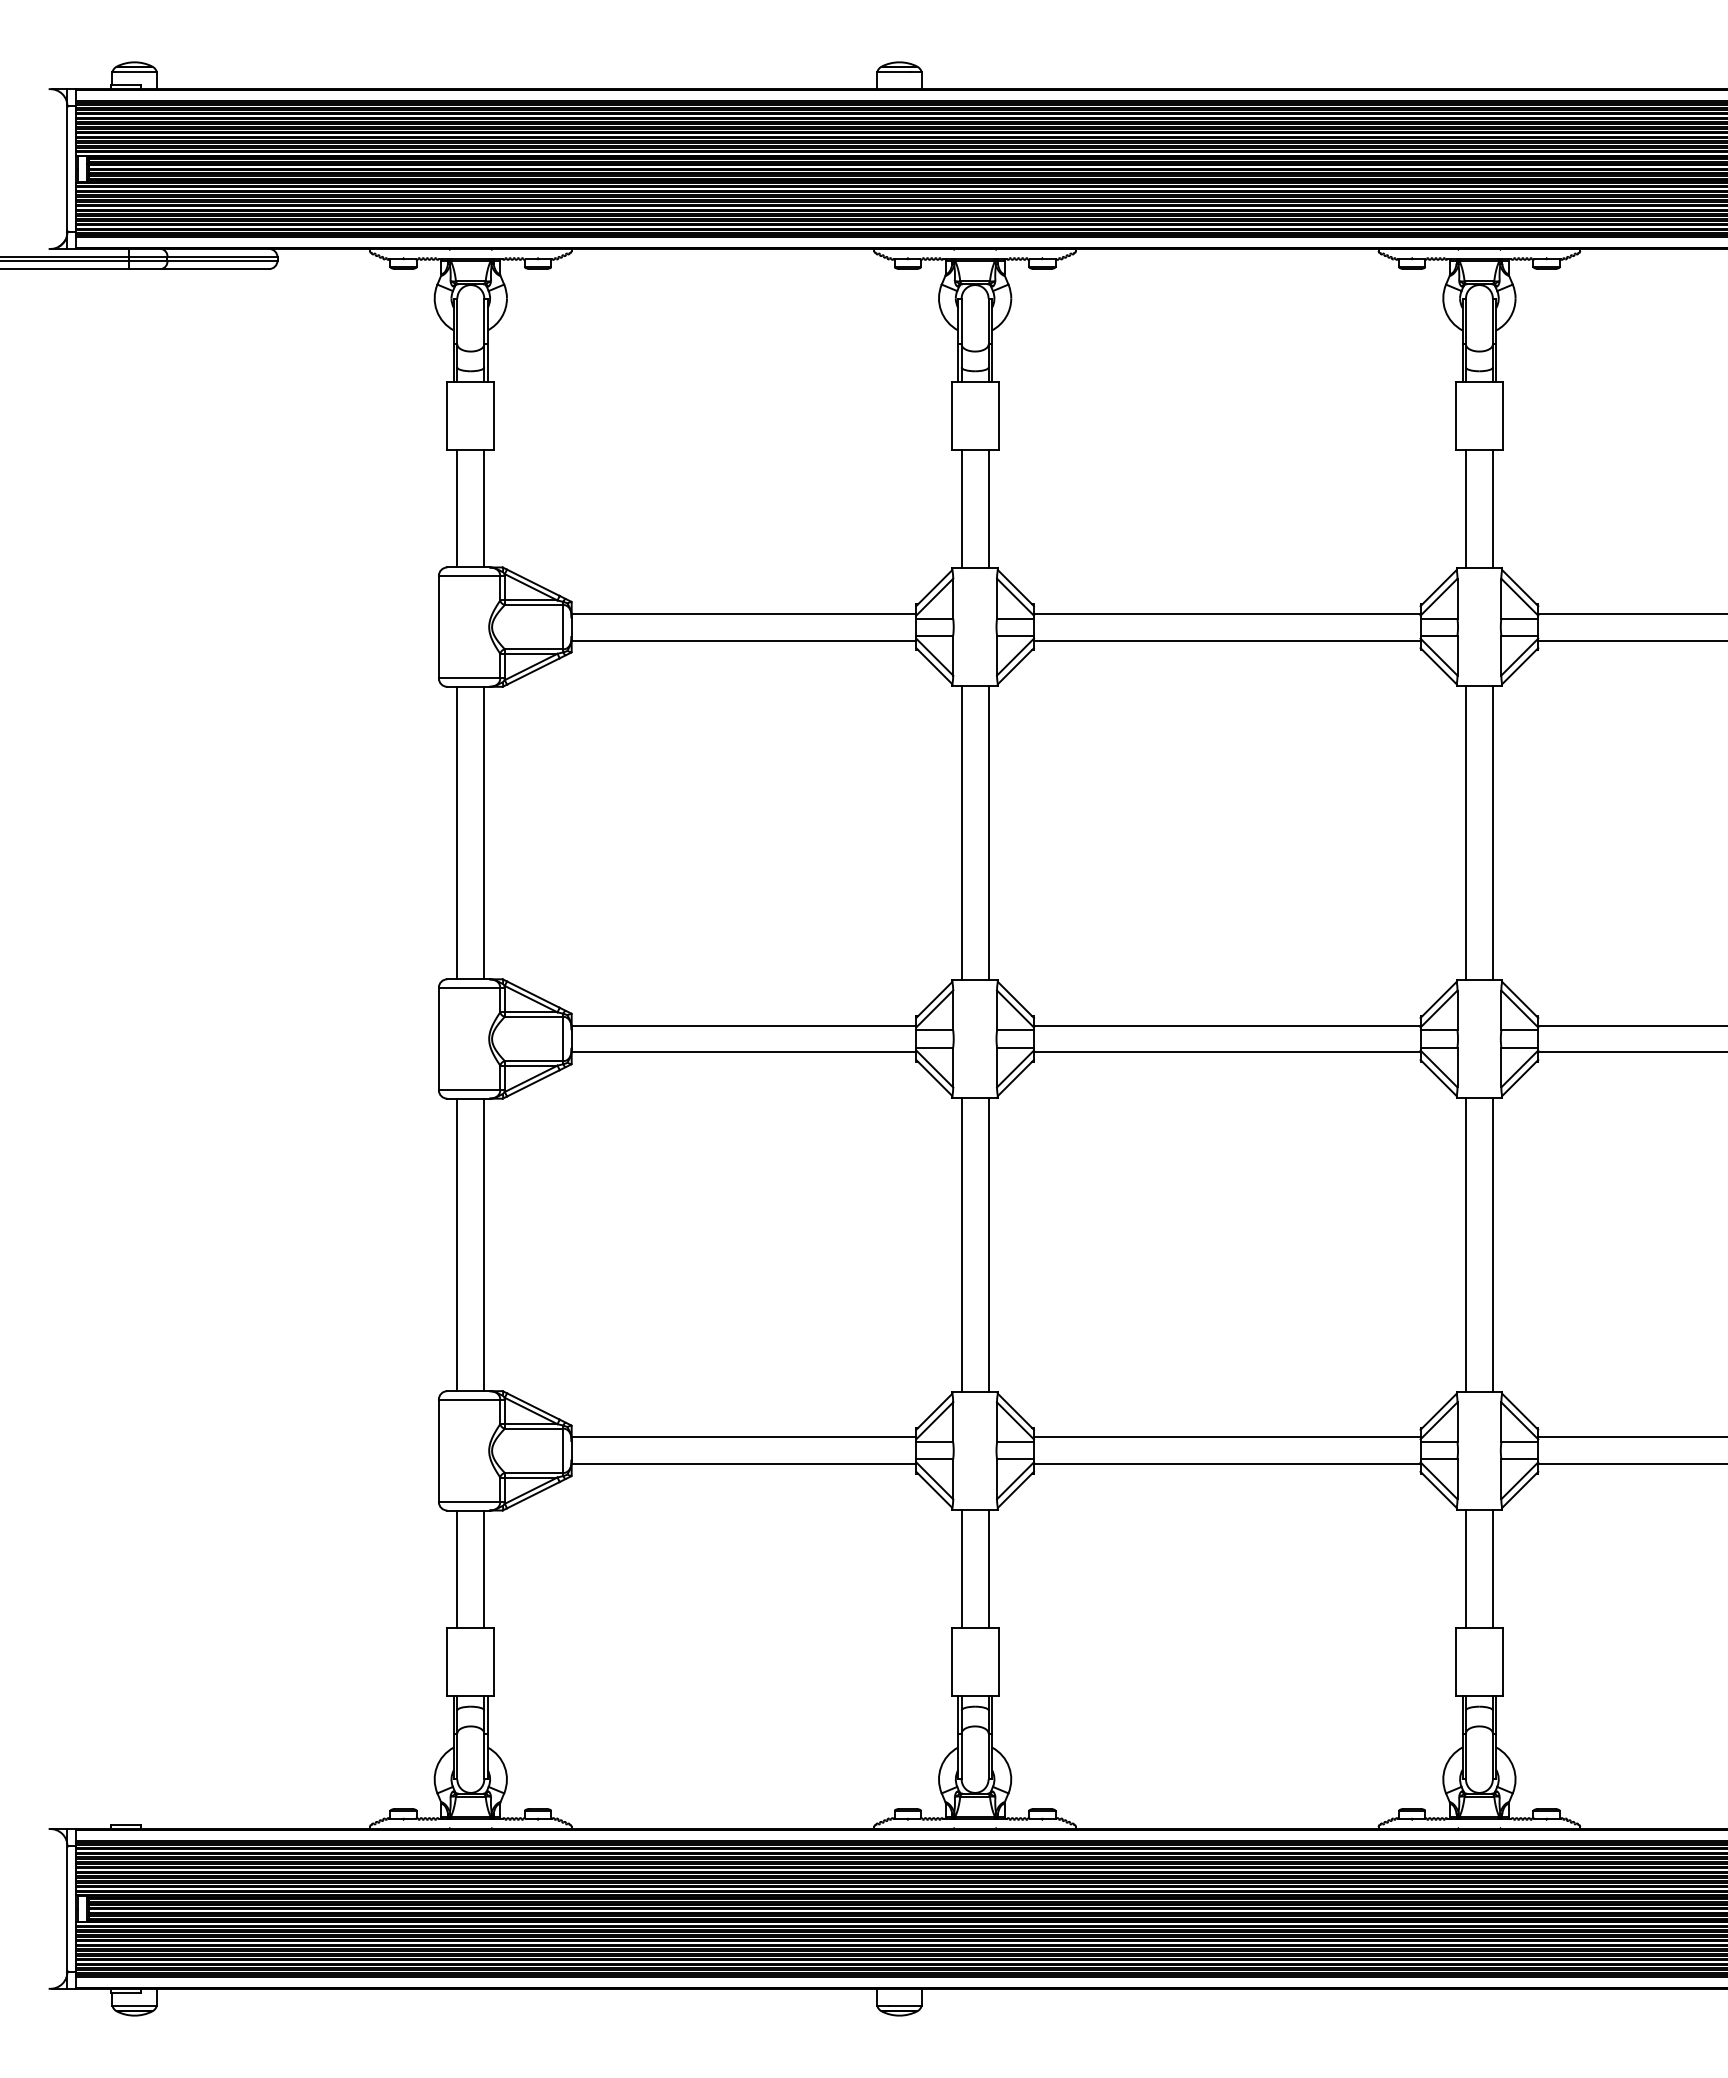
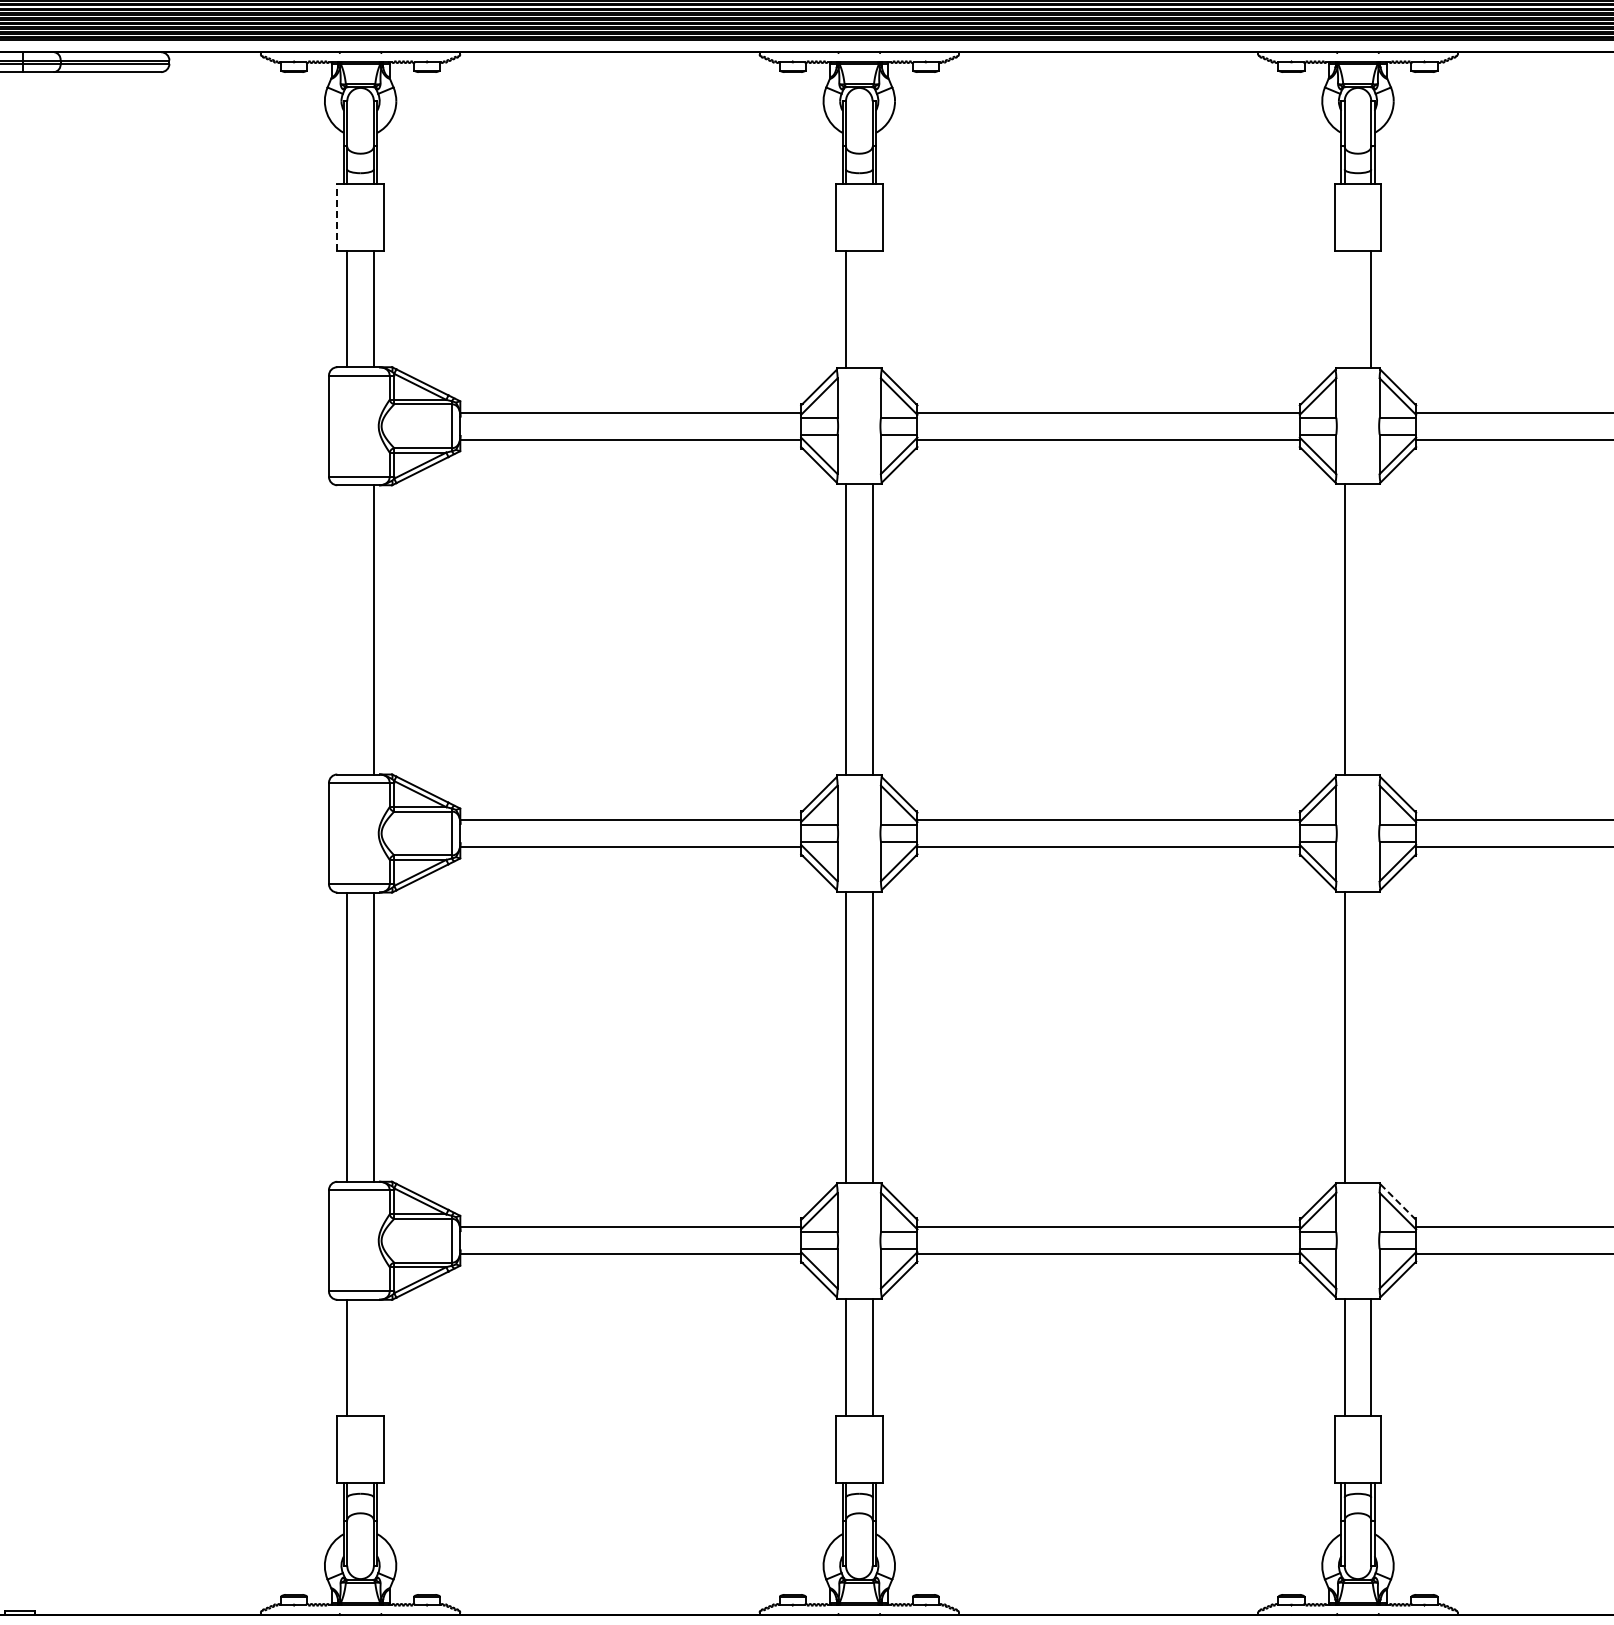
line: (447, 416) -> (337, 217), solid -> dashed
line: (988, 508) -> (872, 308), removed
line: (1465, 508) -> (1344, 308), removed
line: (457, 832) -> (347, 629), removed
line: (1492, 832) -> (1370, 629), removed
line: (1492, 1244) -> (1370, 1036), removed
line: (1520, 1411) -> (1398, 1201), solid -> dashed
line: (484, 1569) -> (374, 1358), removed

